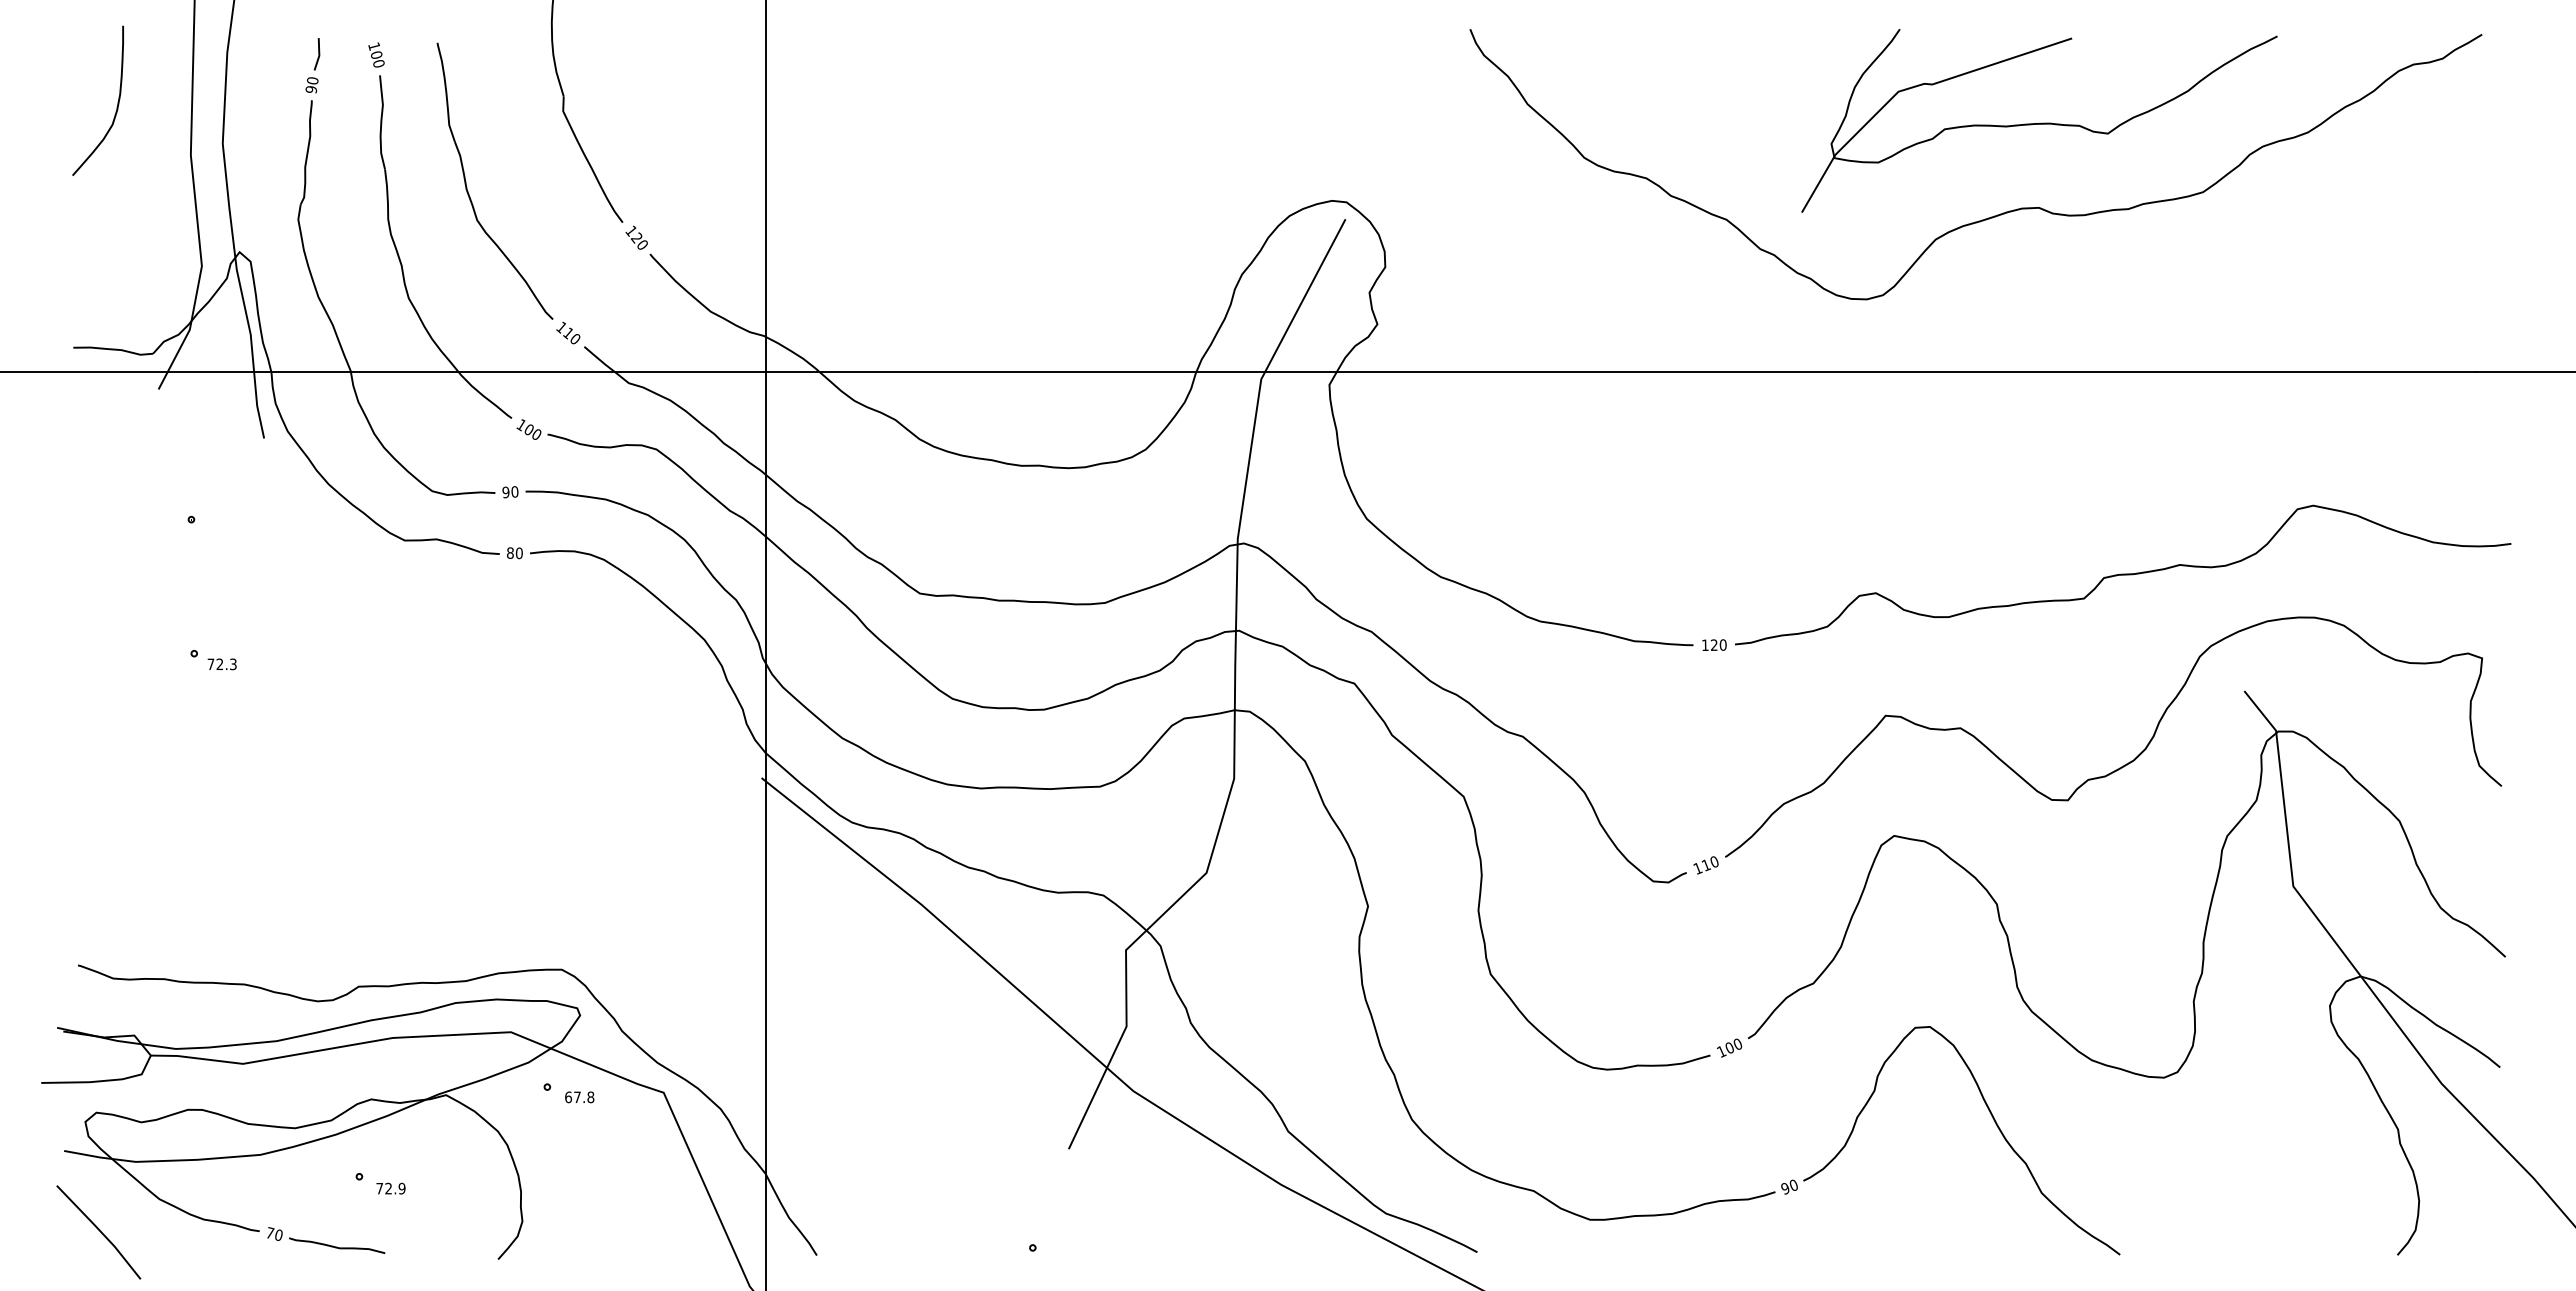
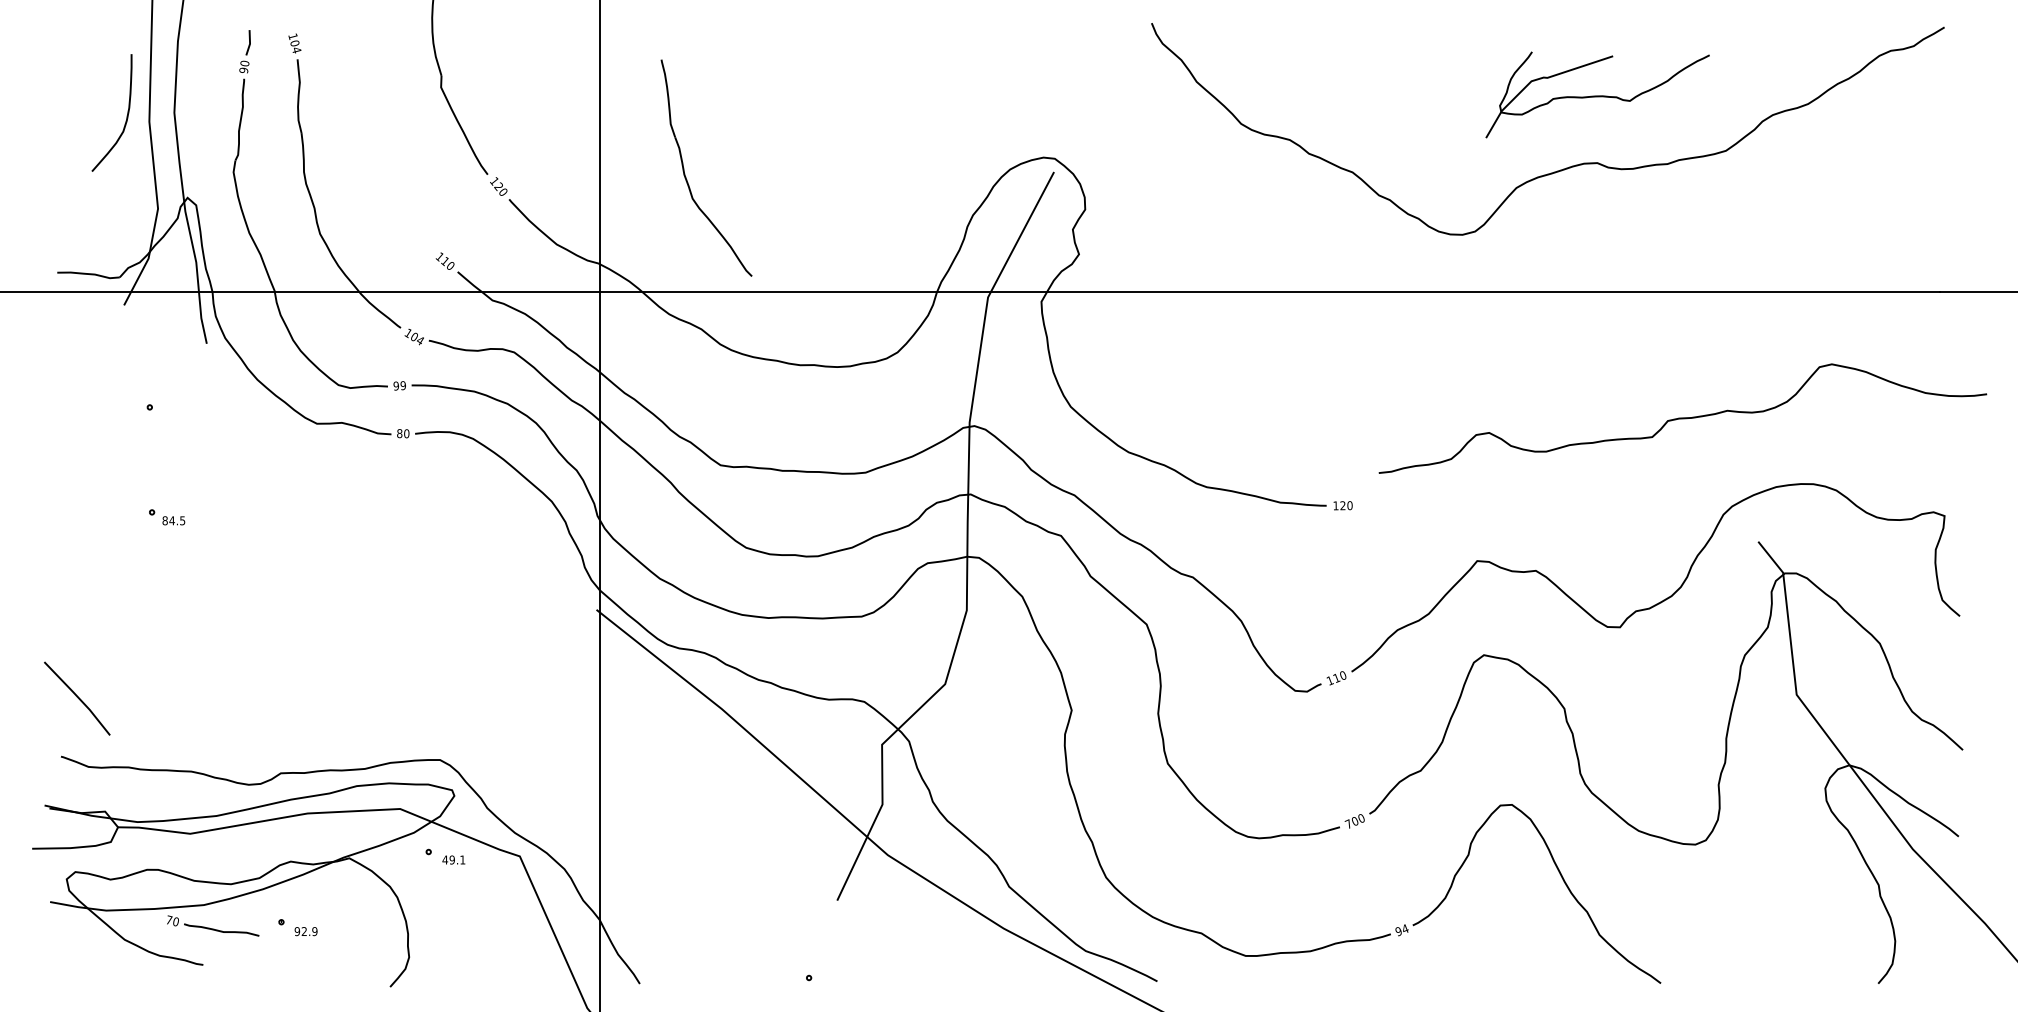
text: (378, 63) -> (296, 50), 100 -> 104
curve: (117, 101) -> (127, 113), moved
part: (2039, 120) -> (1597, 94), size x0.6
part: (467, 187) -> (685, 173), moved
text: (536, 434) -> (420, 340), 100 -> 104
text: (514, 491) -> (402, 385), 90 -> 99
curve: (2123, 574) -> (1683, 418), moved
text: (221, 664) -> (173, 520), 72.3 -> 84.5
text: (1721, 1051) -> (1348, 824), 100 -> 700
text: (579, 1097) -> (453, 860), 67.8 -> 49.1
text: (1793, 1184) -> (1405, 928), 90 -> 94
text: (379, 1188) -> (297, 931), 72.9 -> 92.9
line: (99, 1231) -> (77, 697), moved
part: (326, 1240) -> (213, 925), moved

